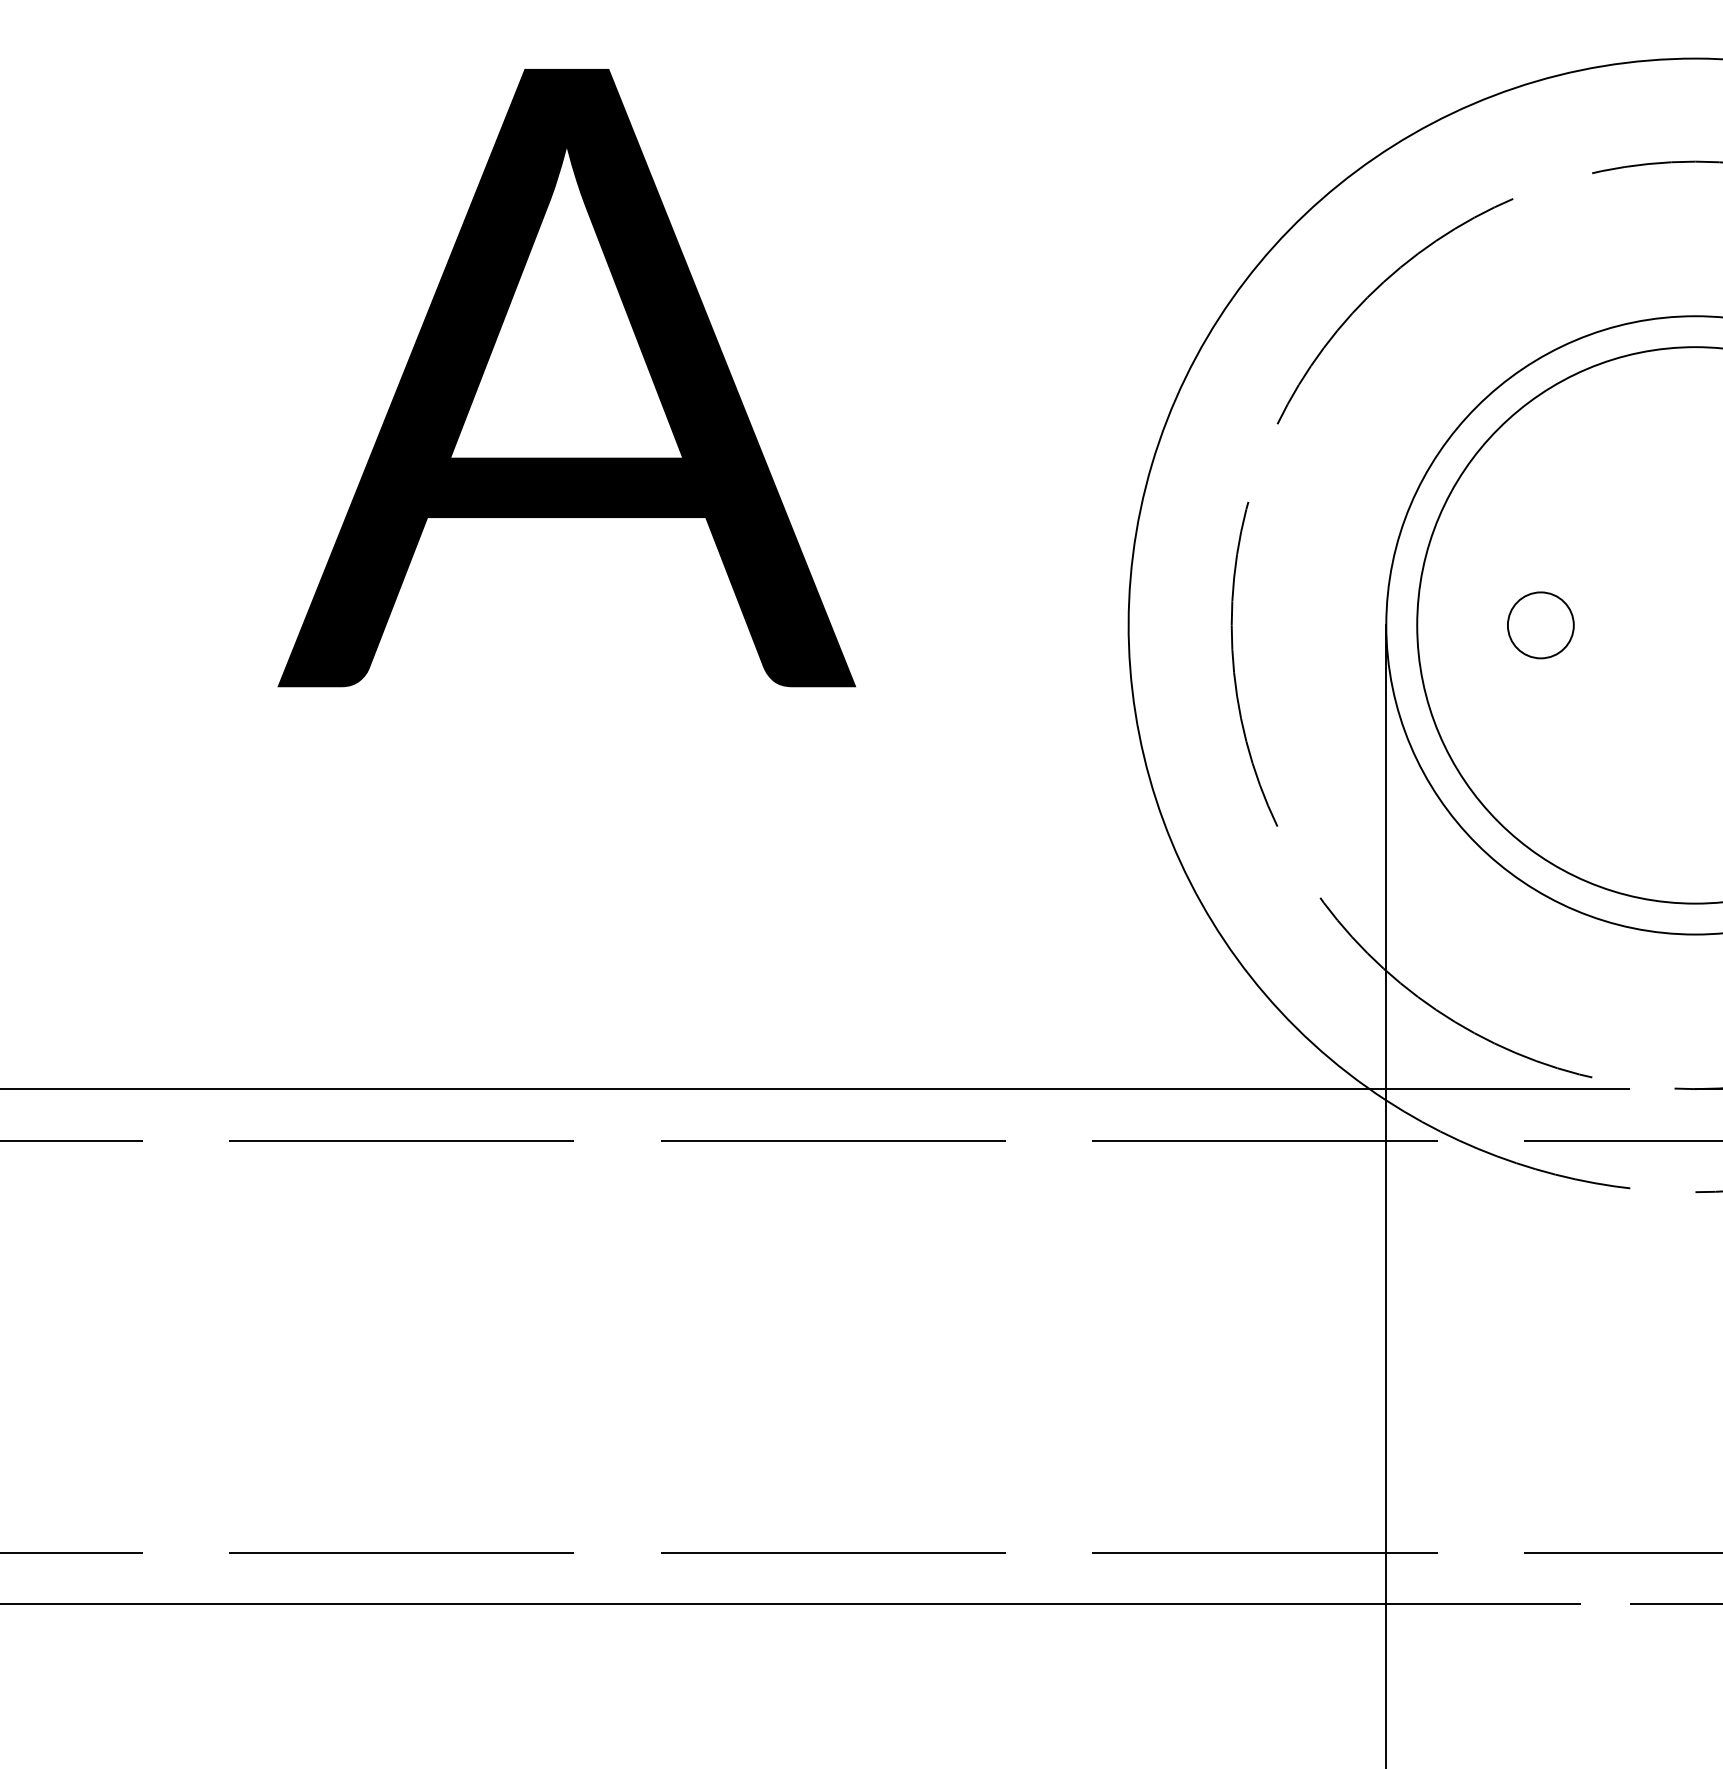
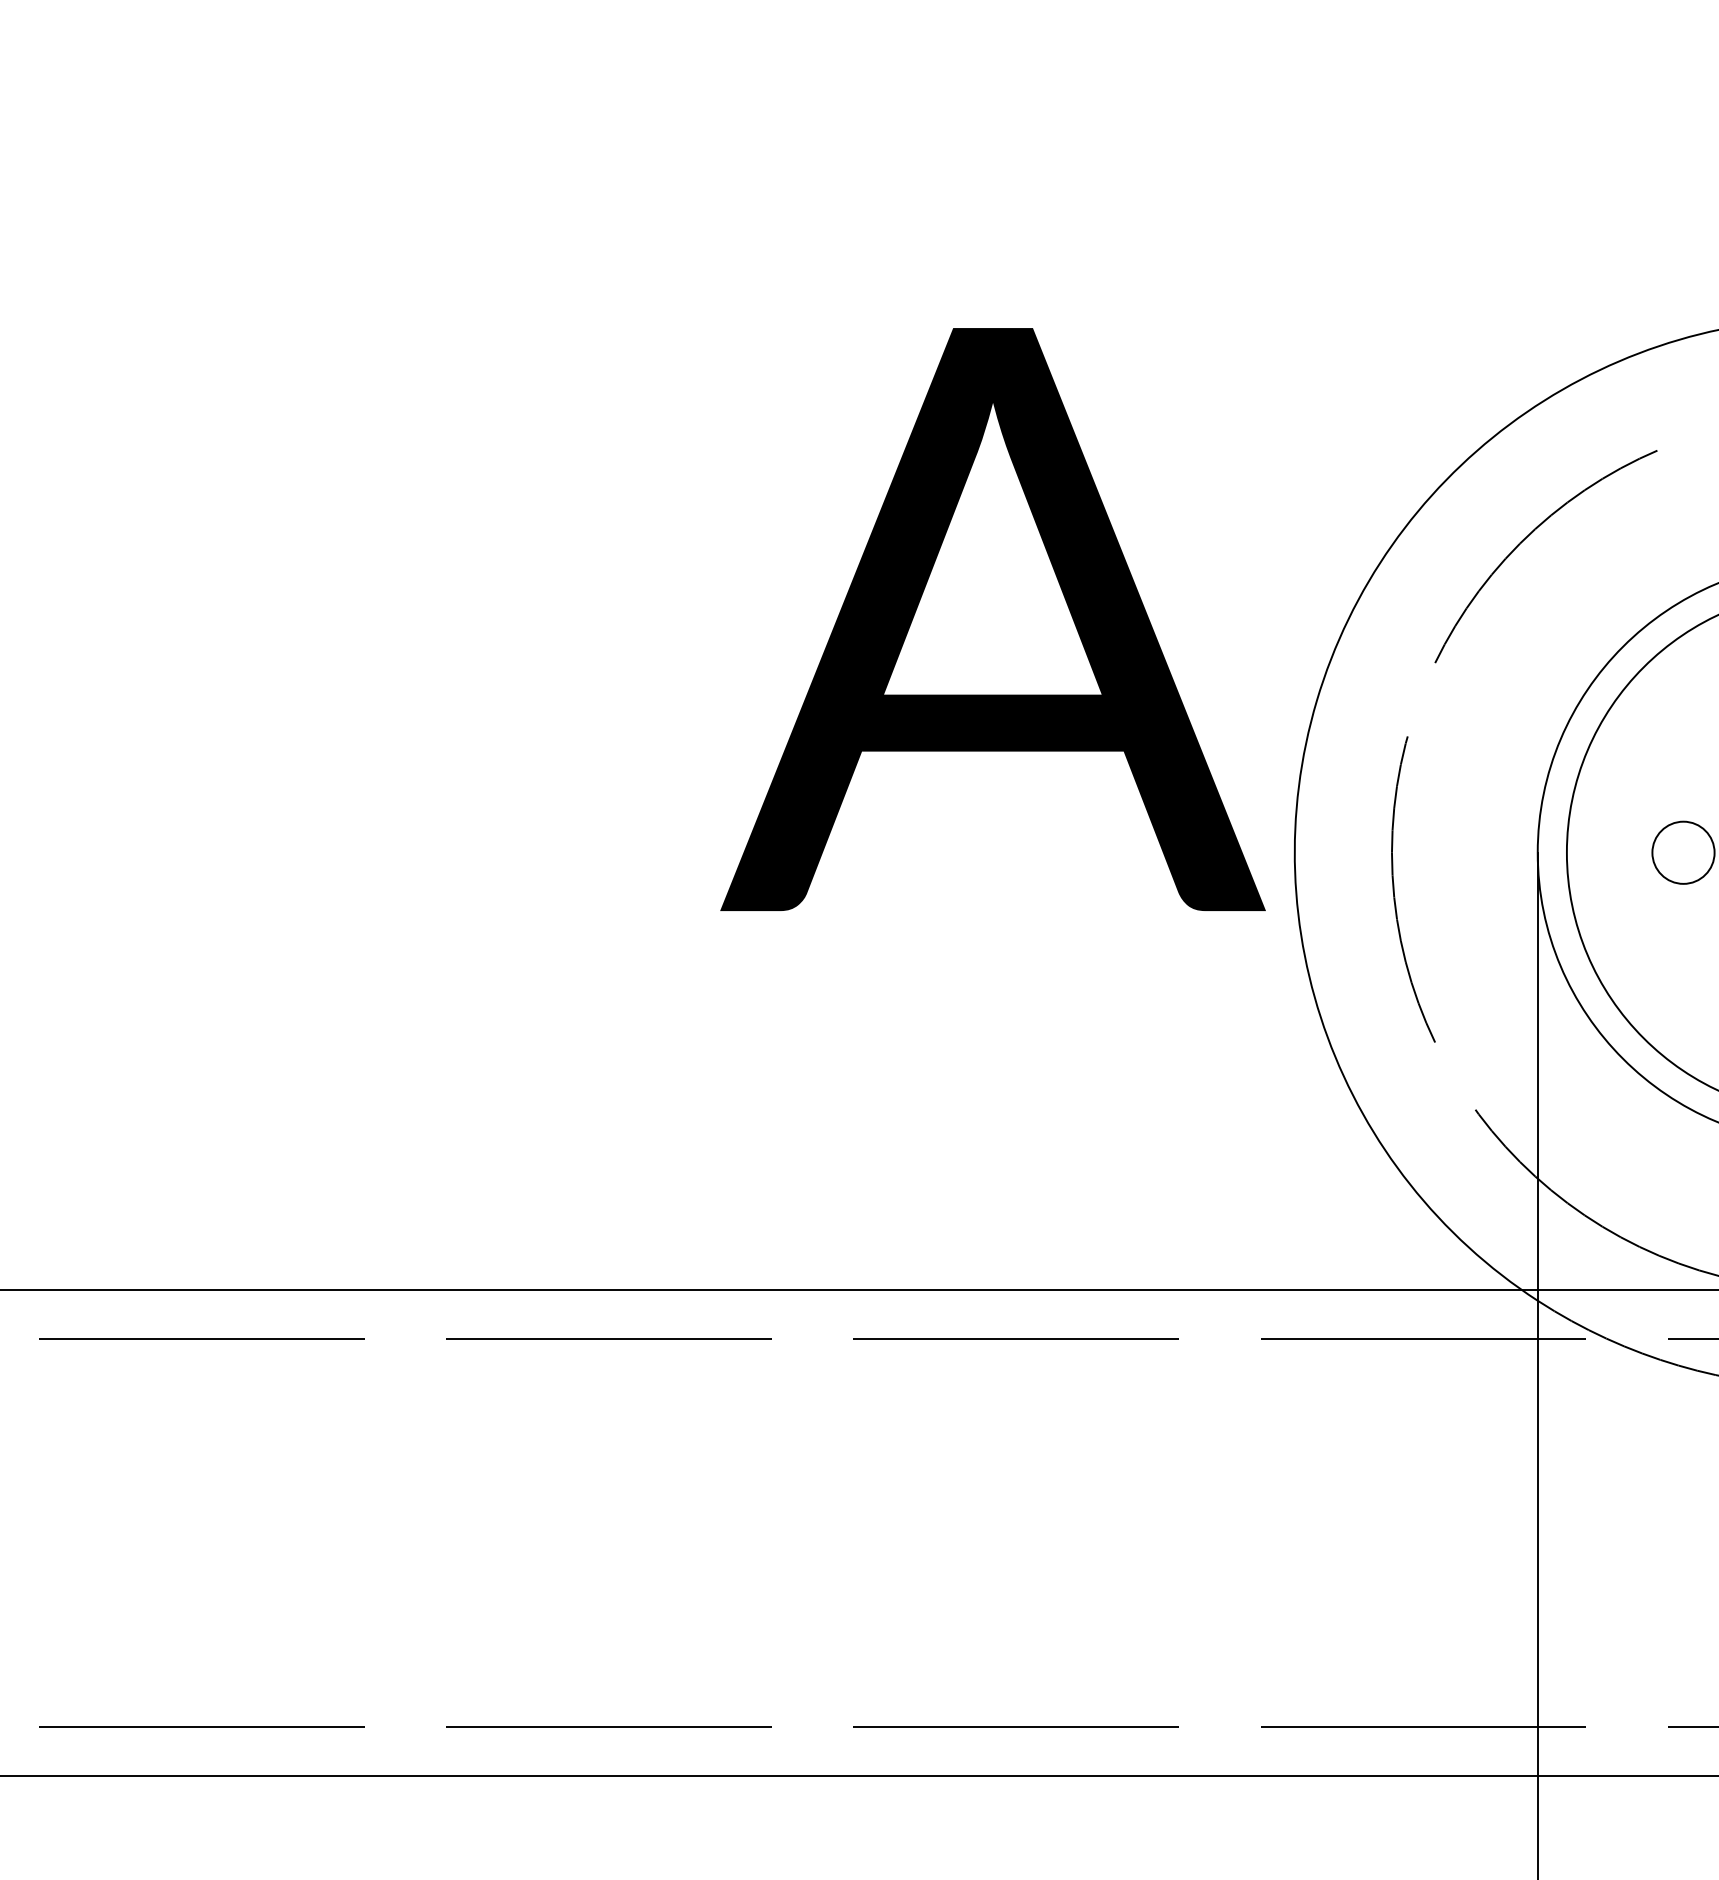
text: (566, 377) -> (992, 619), moved

